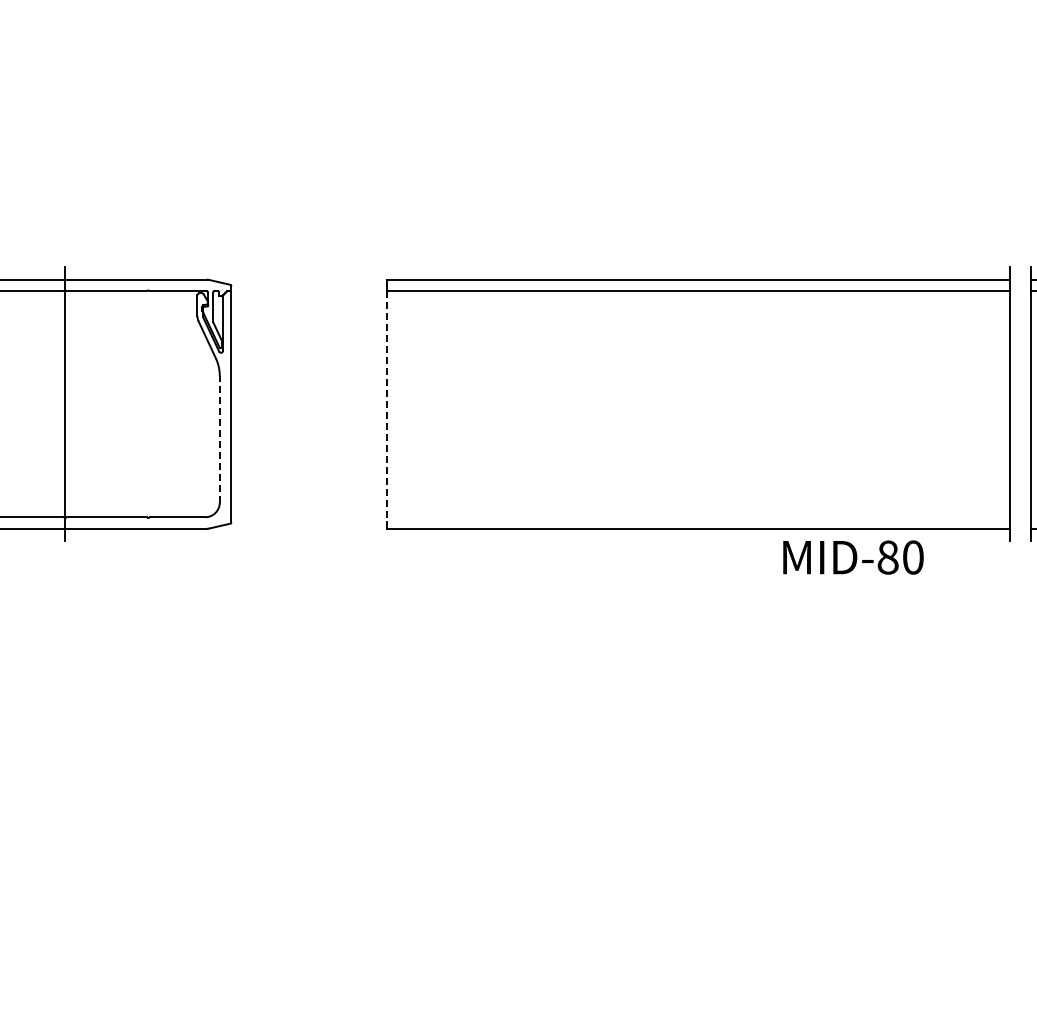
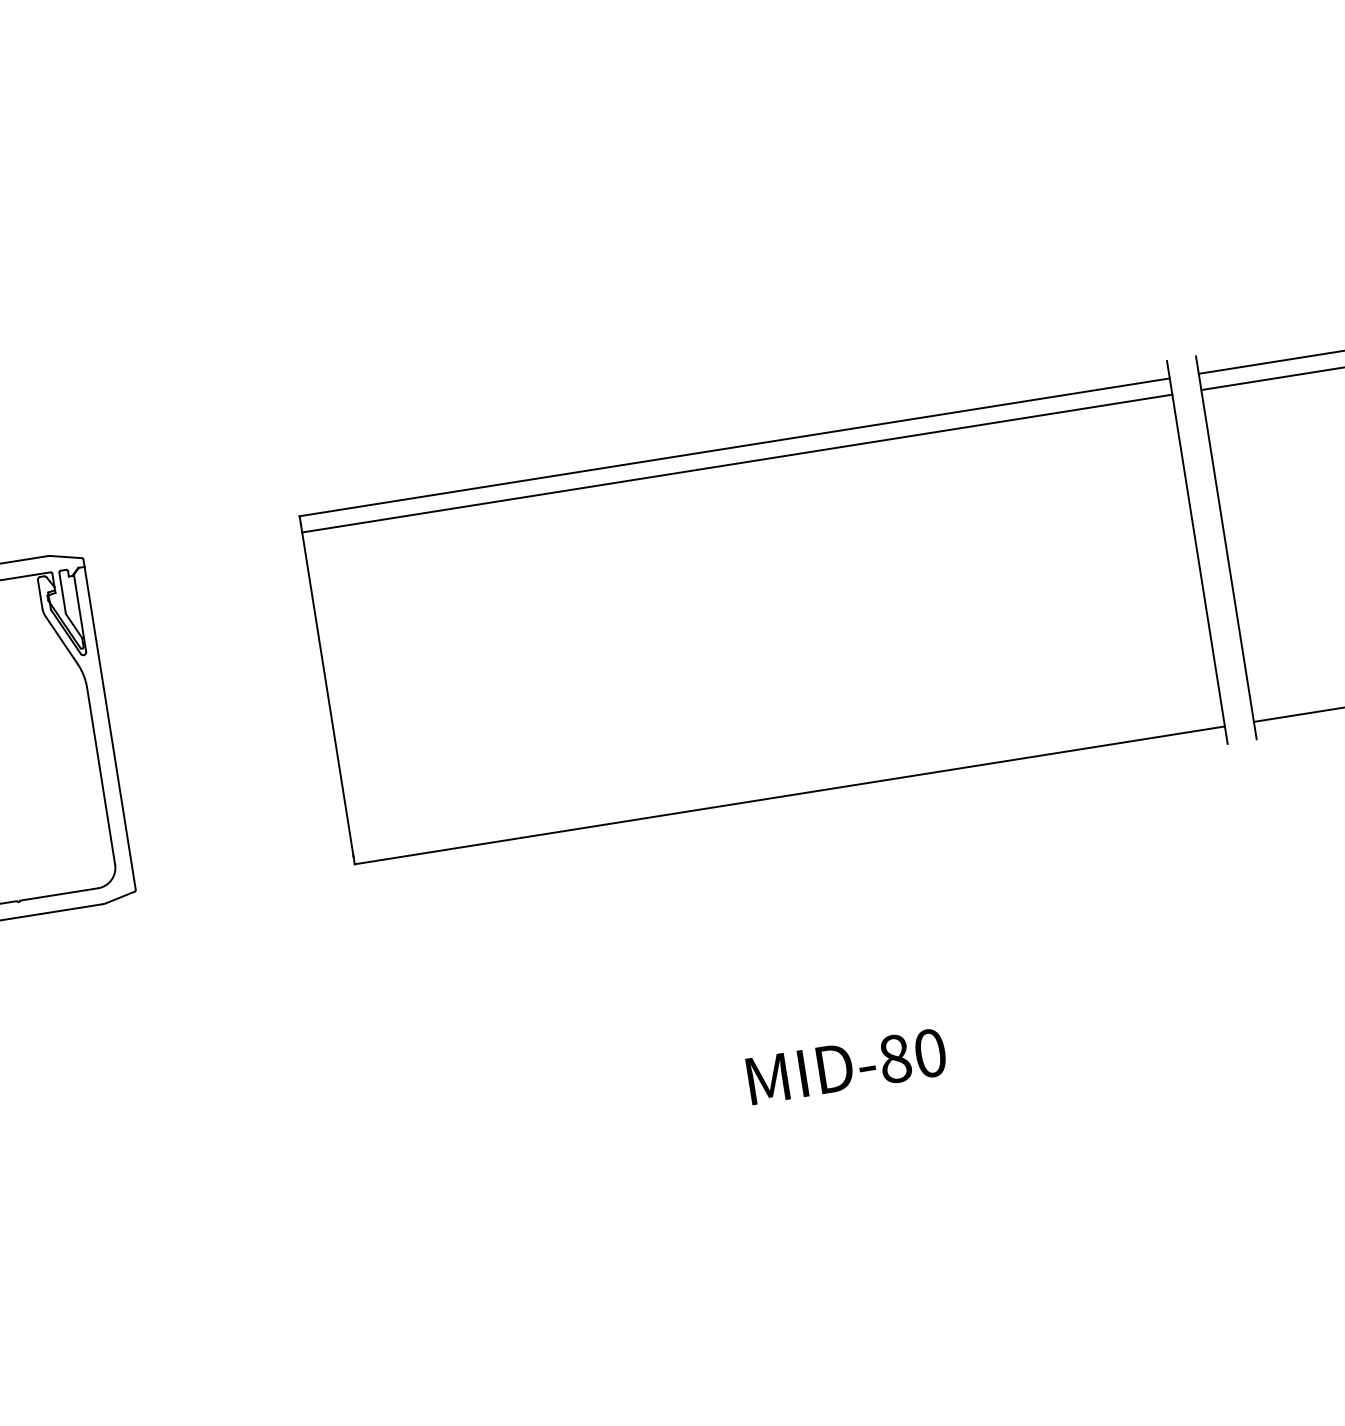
line: (387, 406) -> (328, 693), dashed -> solid
line: (219, 438) -> (100, 775), dashed -> solid
text: (853, 557) -> (846, 1066), moved

